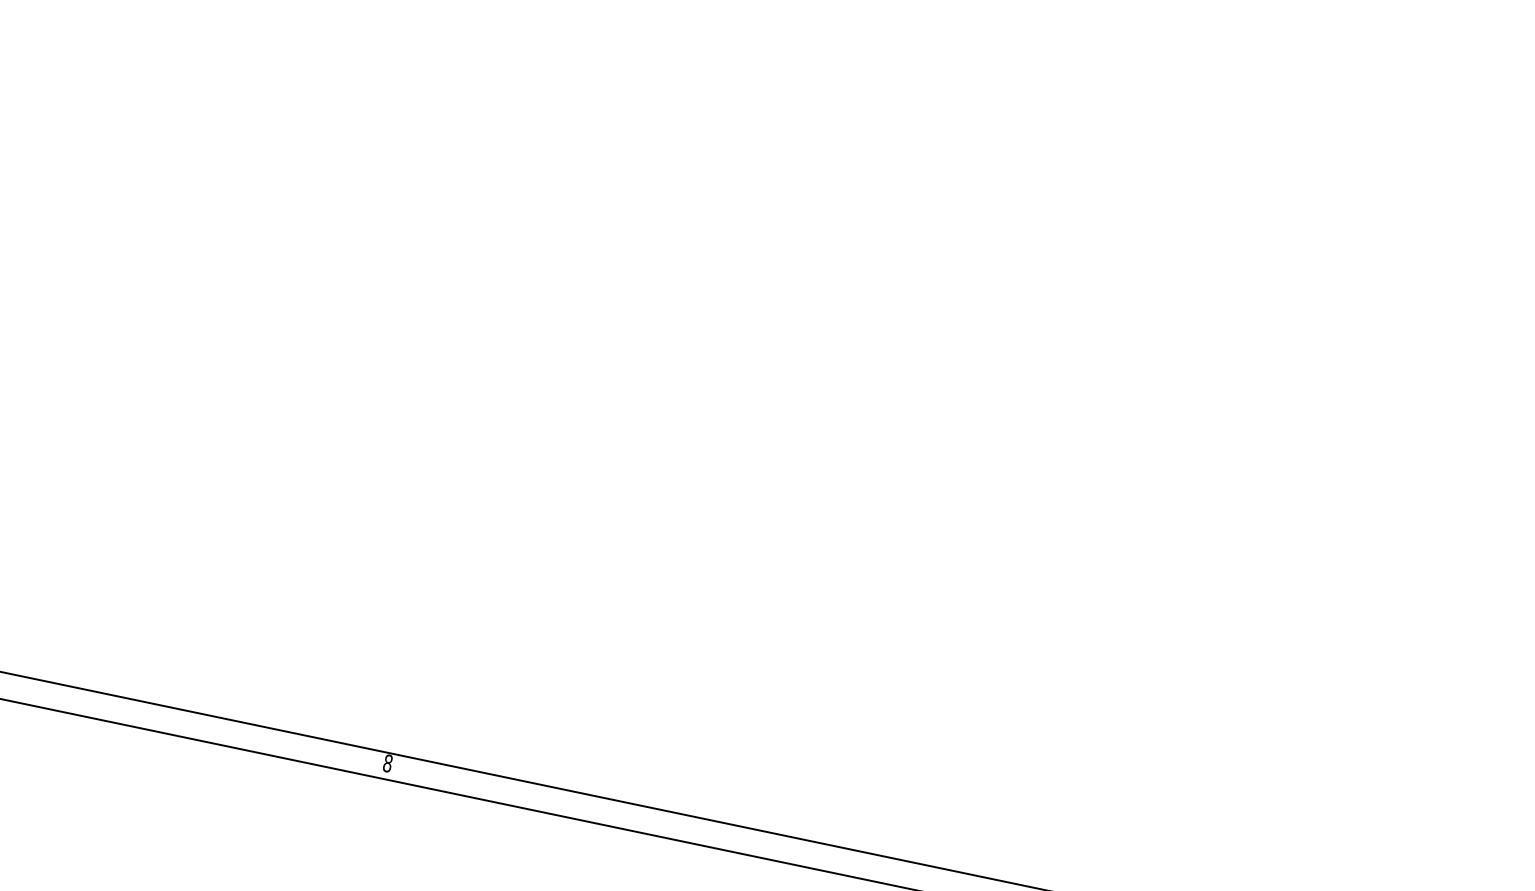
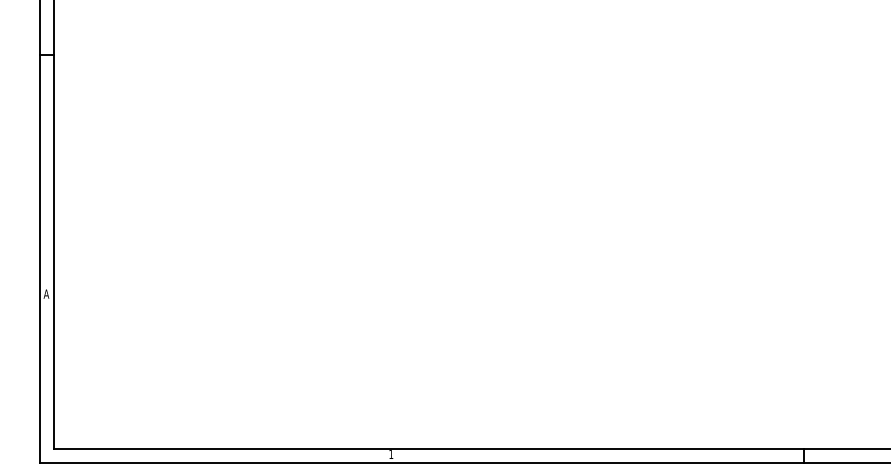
text: (388, 763) -> (391, 454), 8 -> 1

